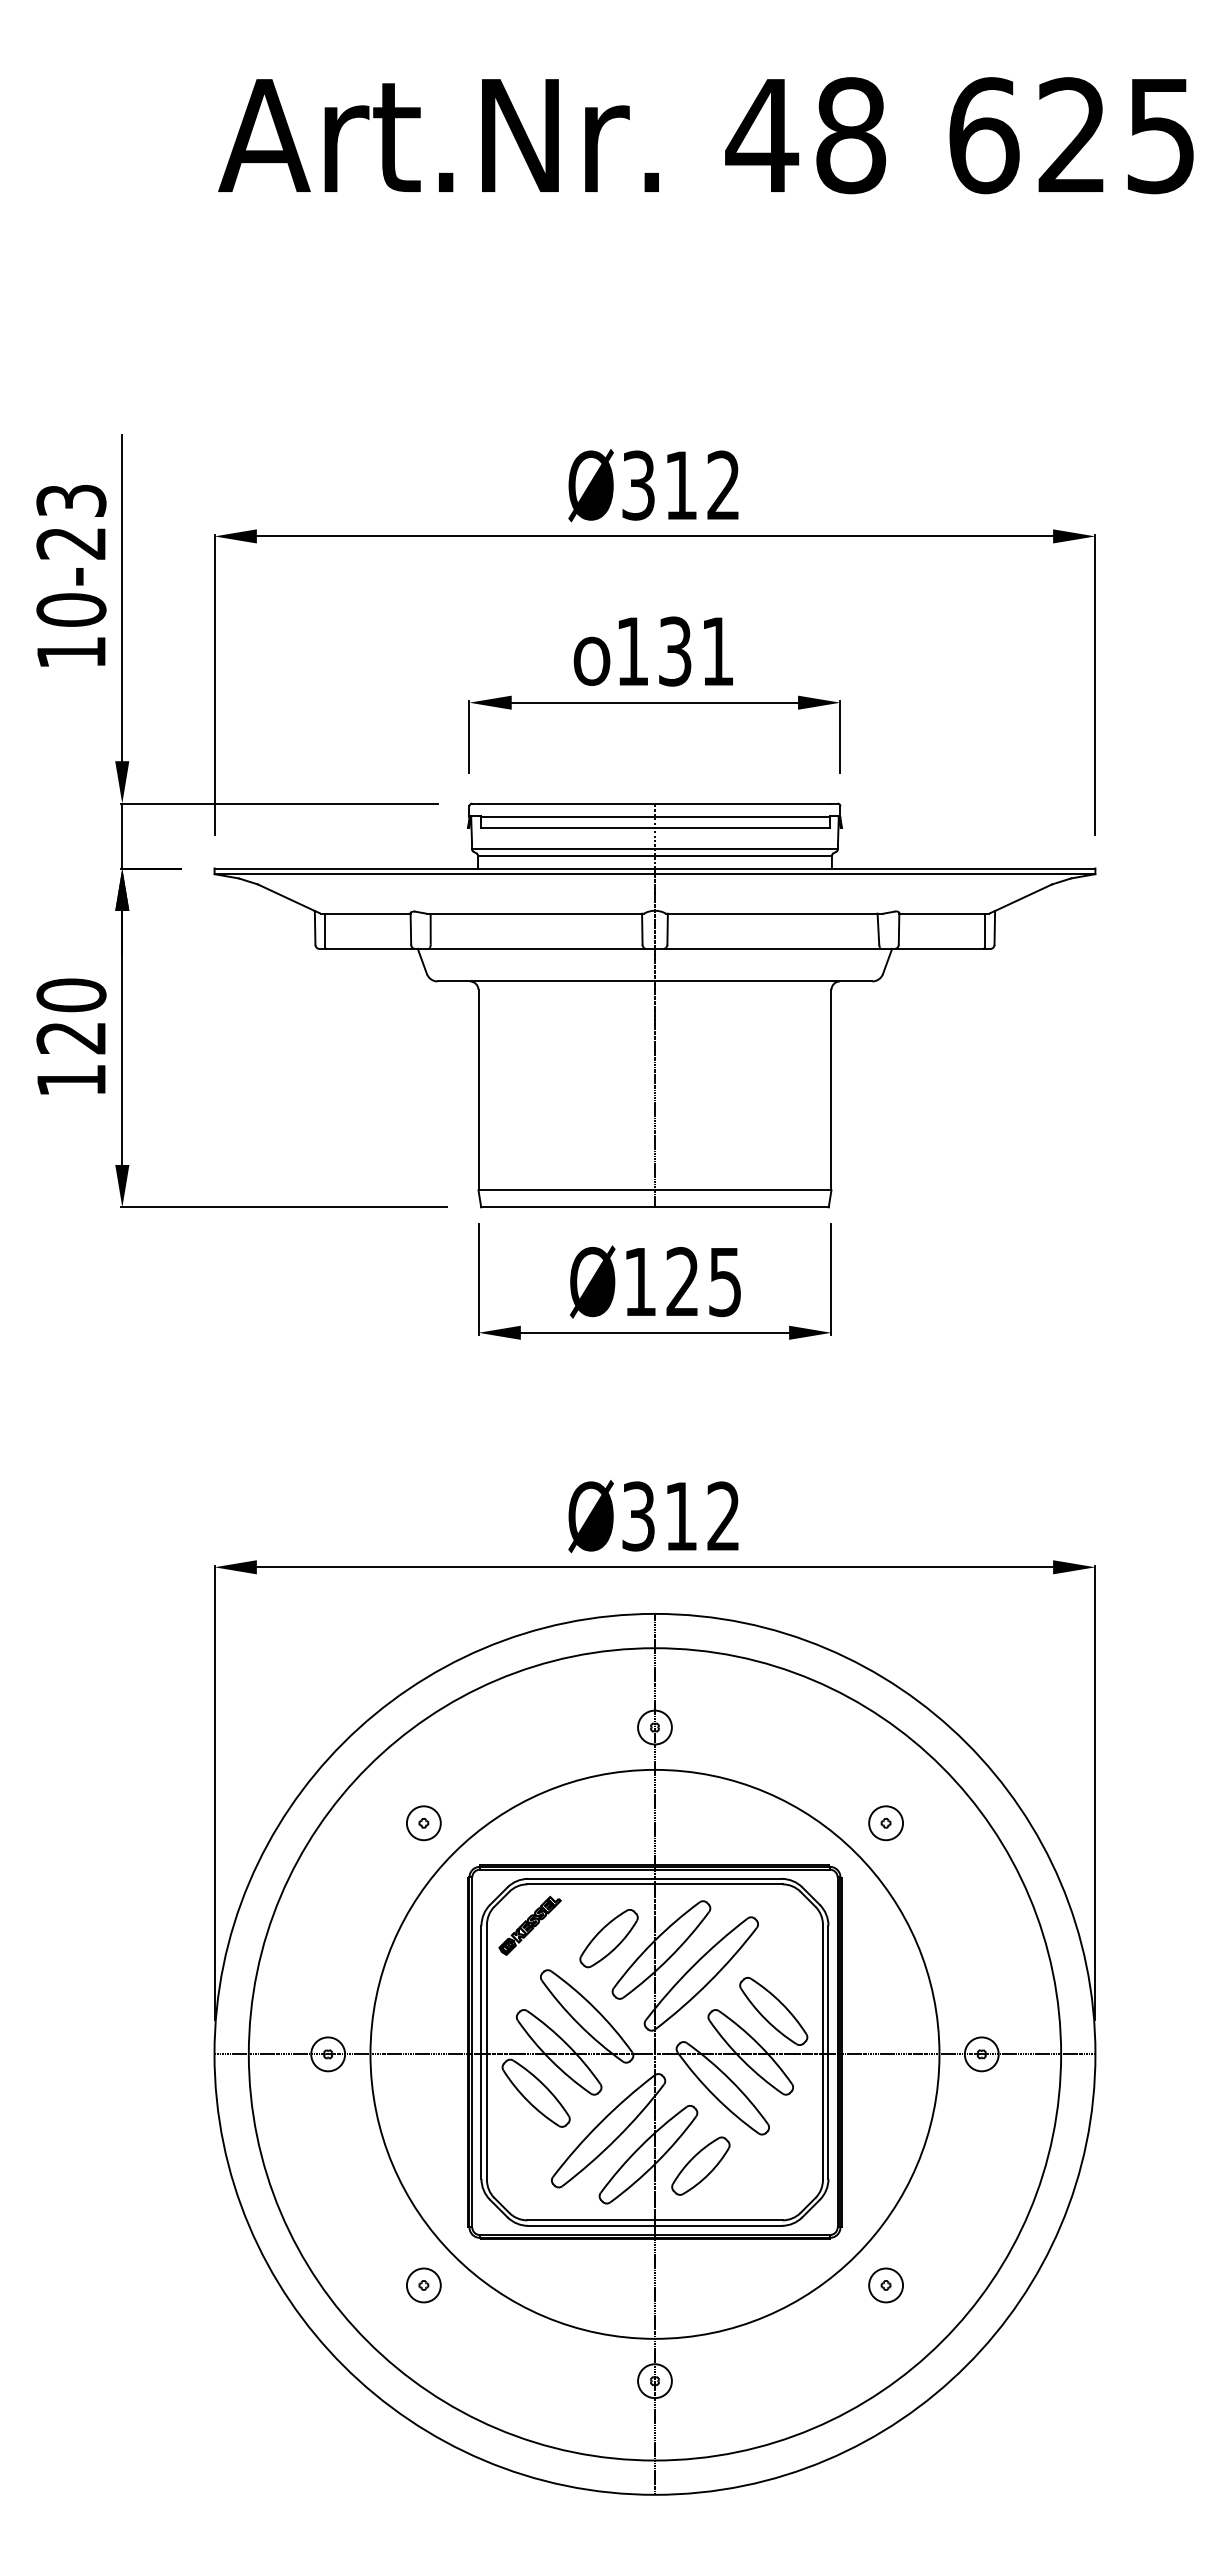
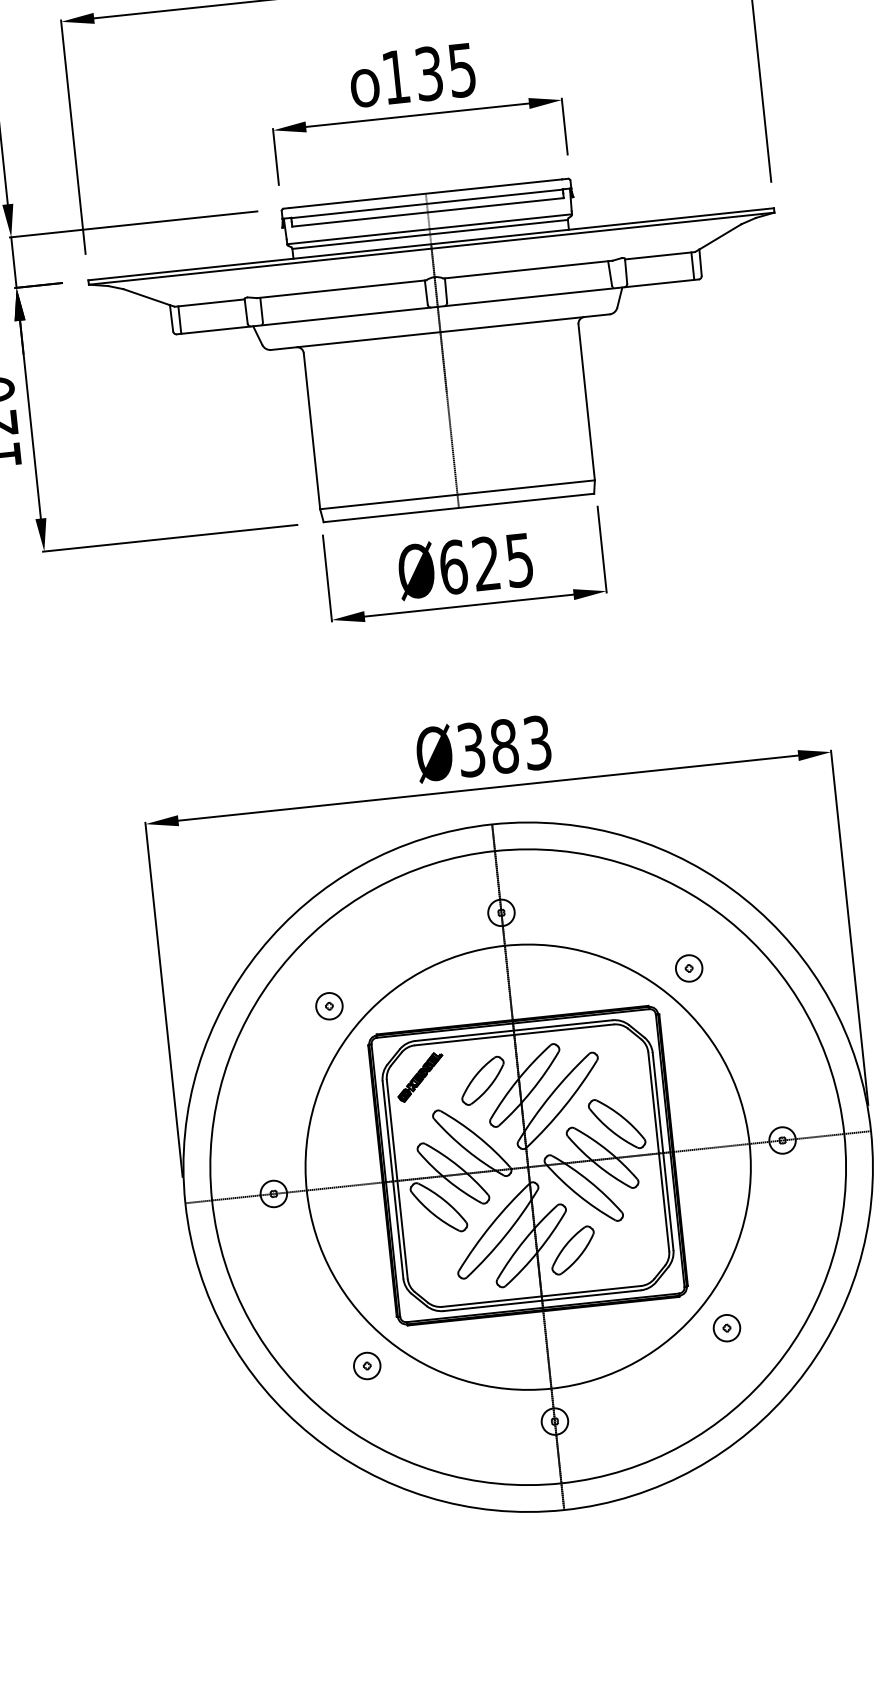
text: (717, 651) -> (462, 70), 131 -> 135
text: (640, 1282) -> (453, 567), Ø125 -> Ø625
text: (701, 1516) -> (520, 744), Ø312 -> Ø383

